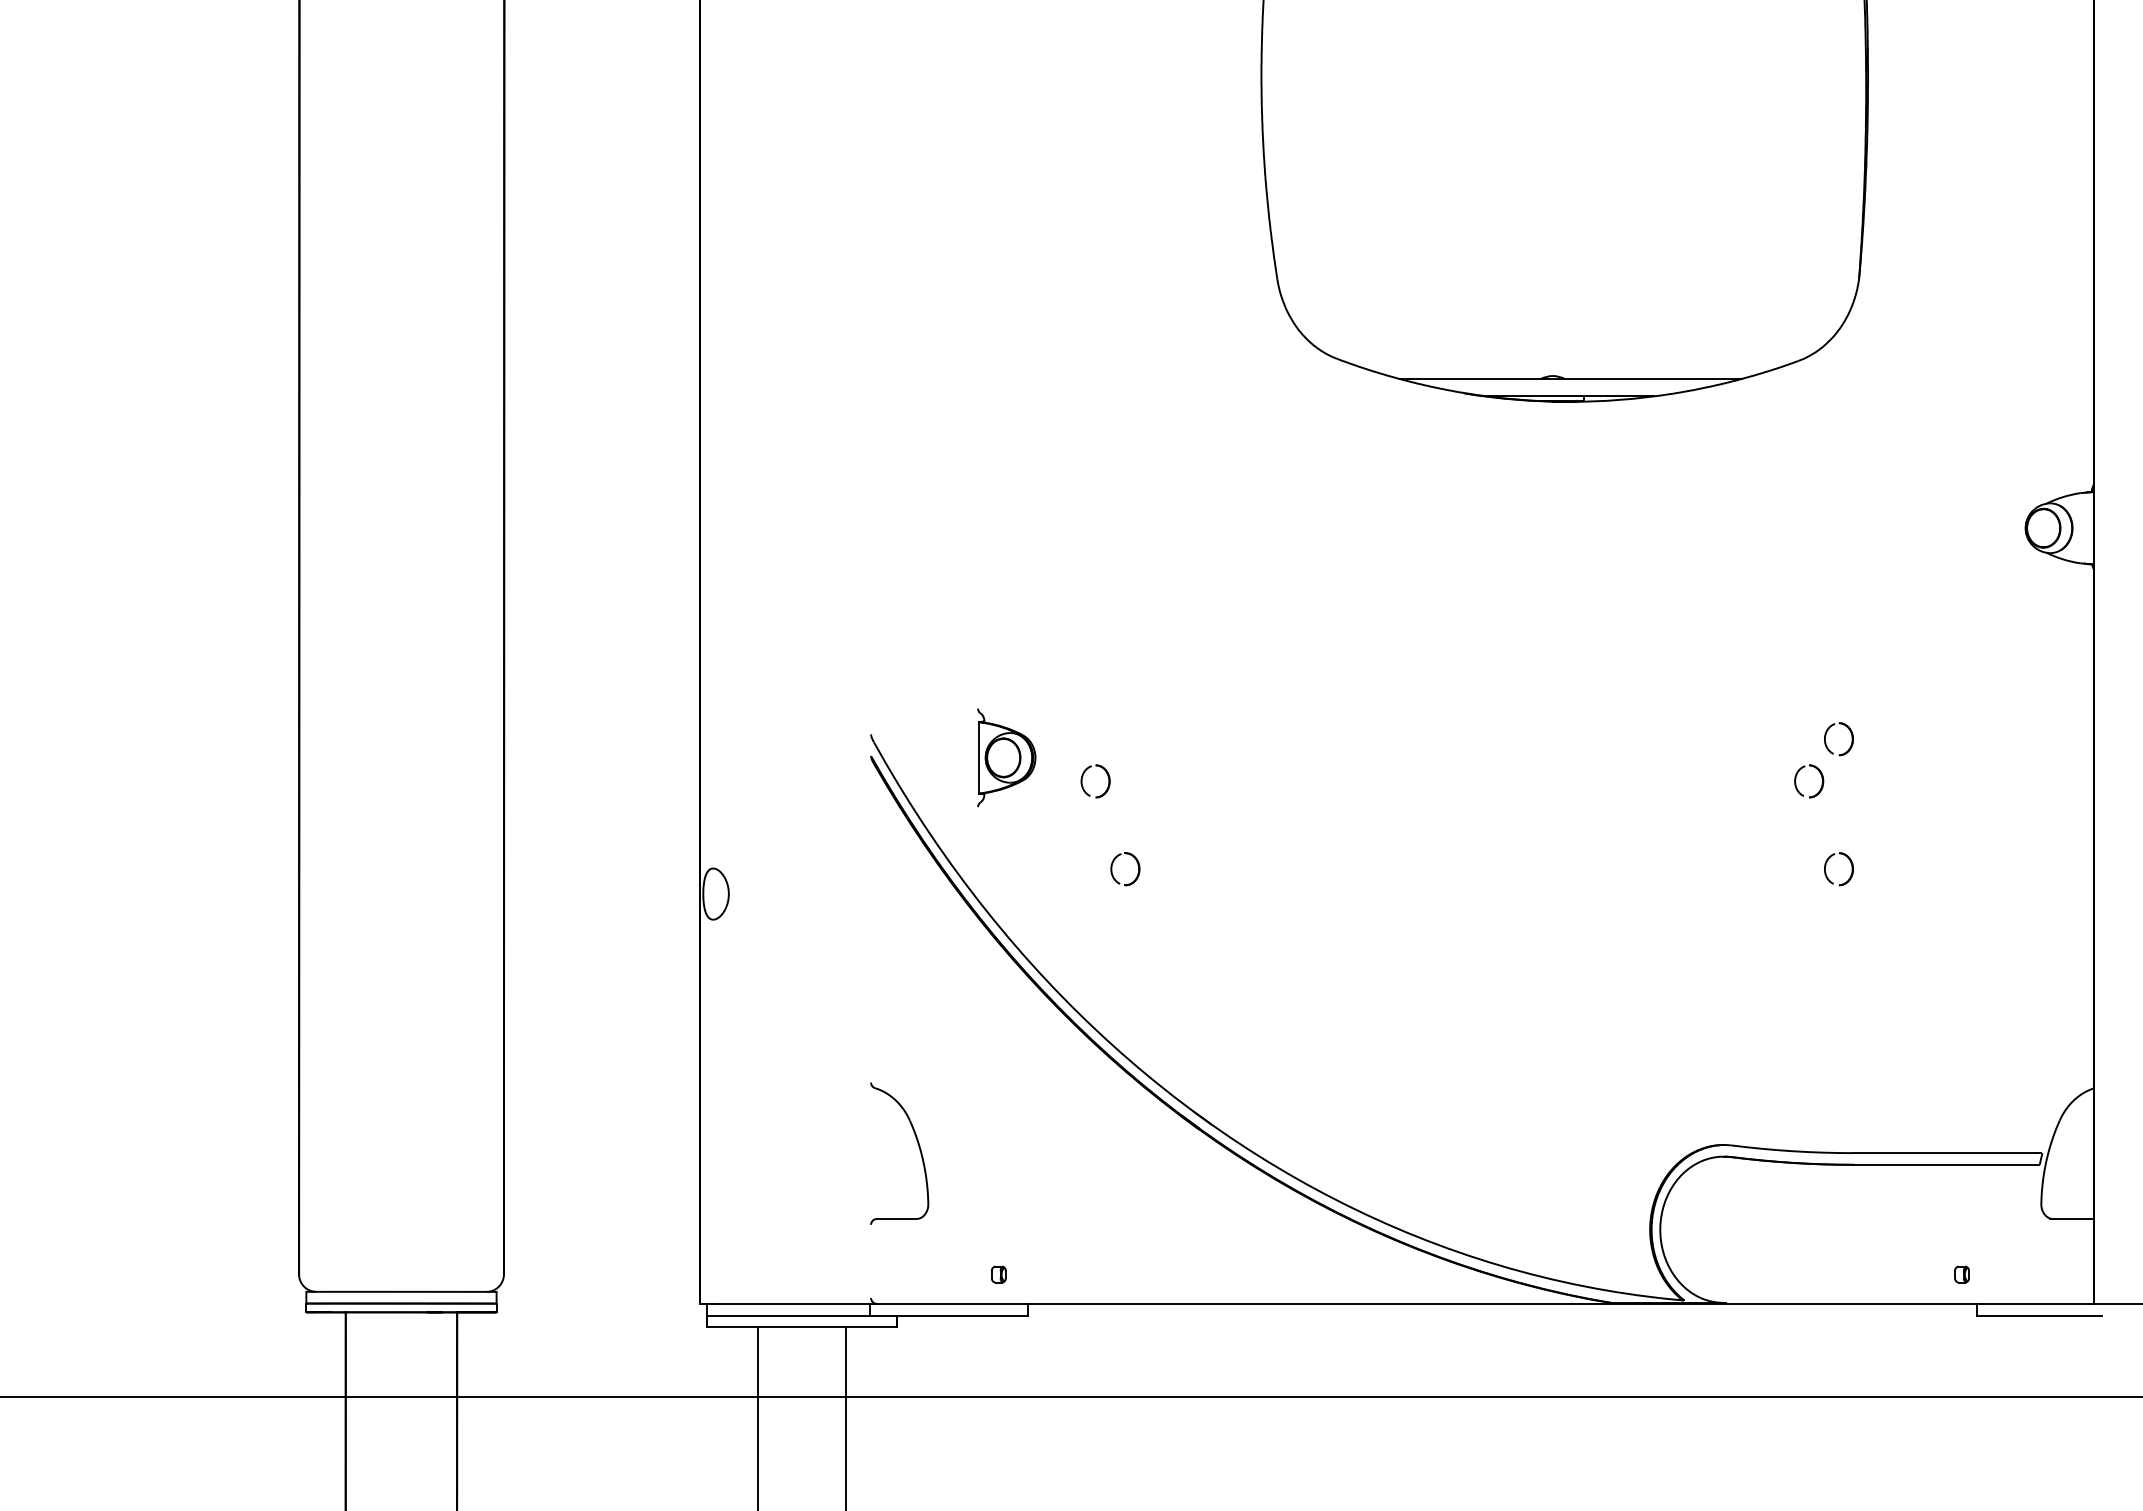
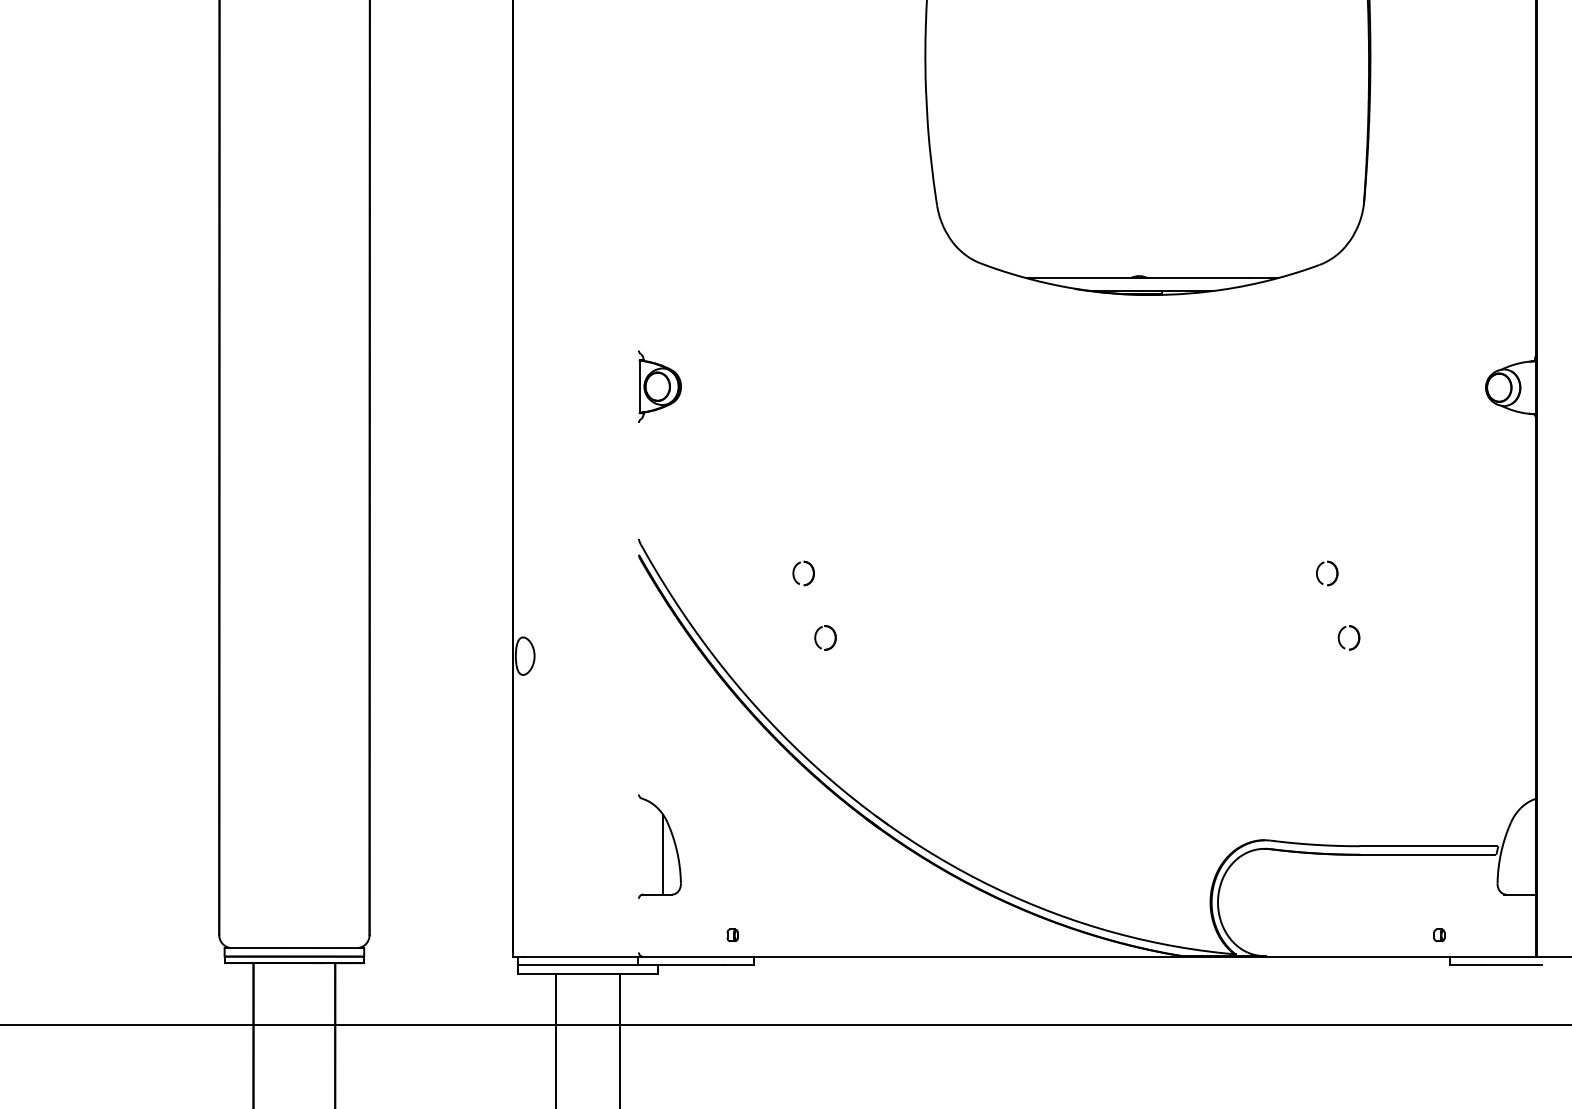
part: (1826, 742) -> (1339, 544), removed
part: (1006, 757) -> (659, 386), moved
line: (904, 1164) -> (663, 854), added

